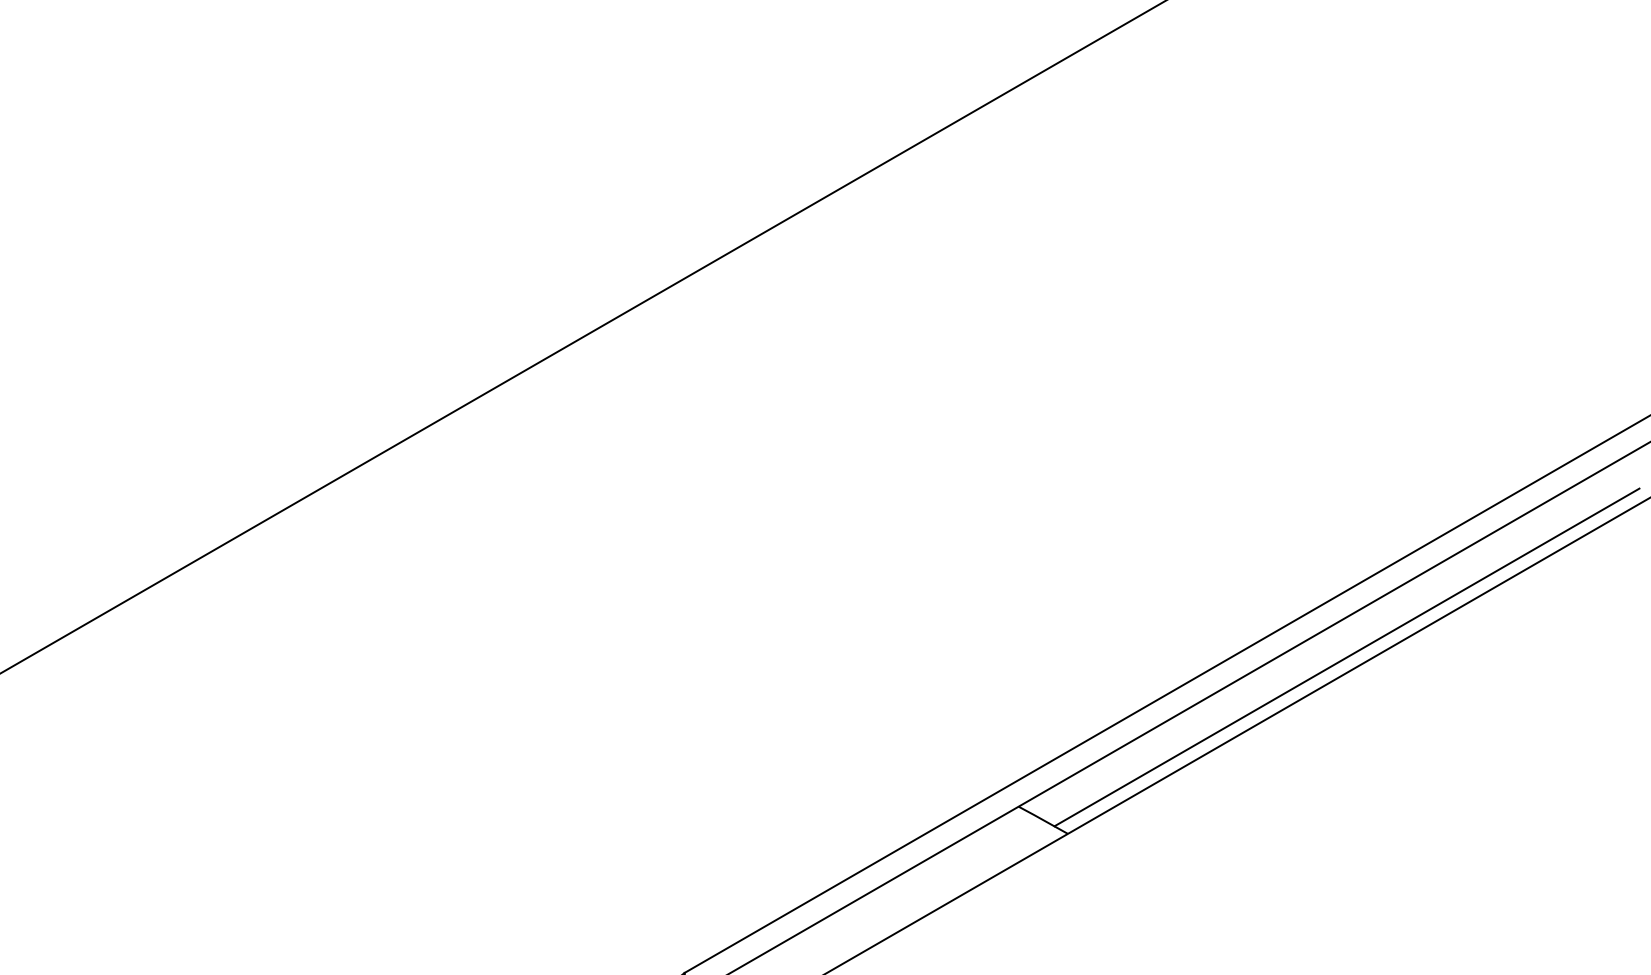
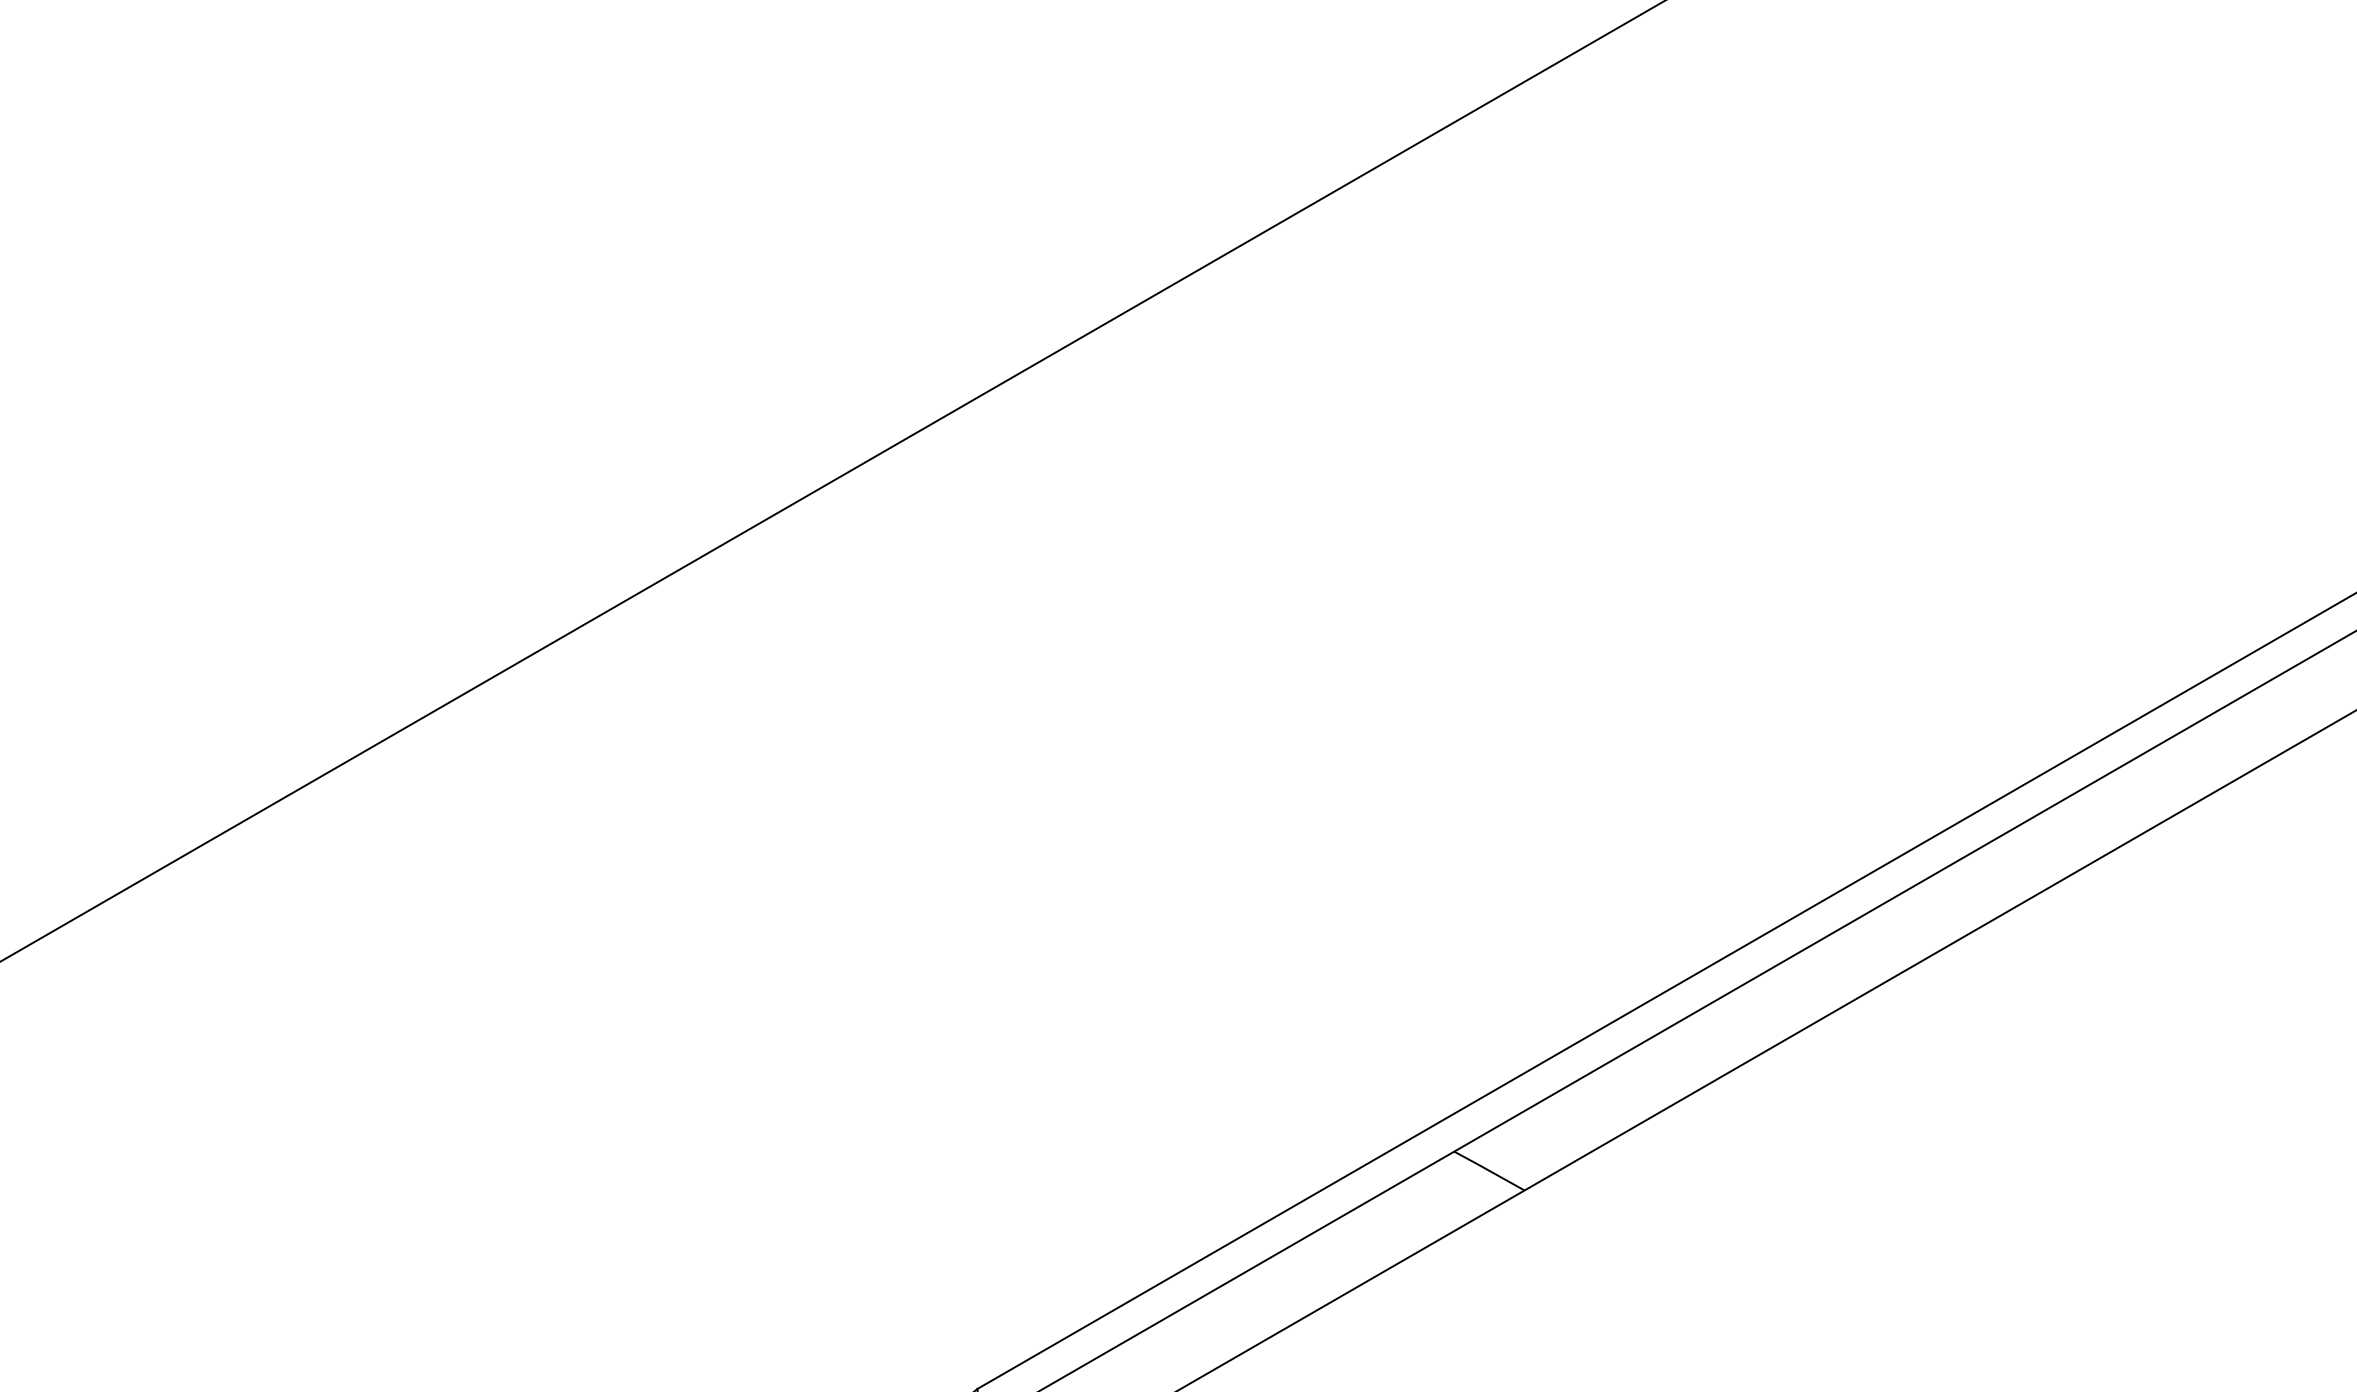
line: (1346, 657) -> (1922, 938), removed

